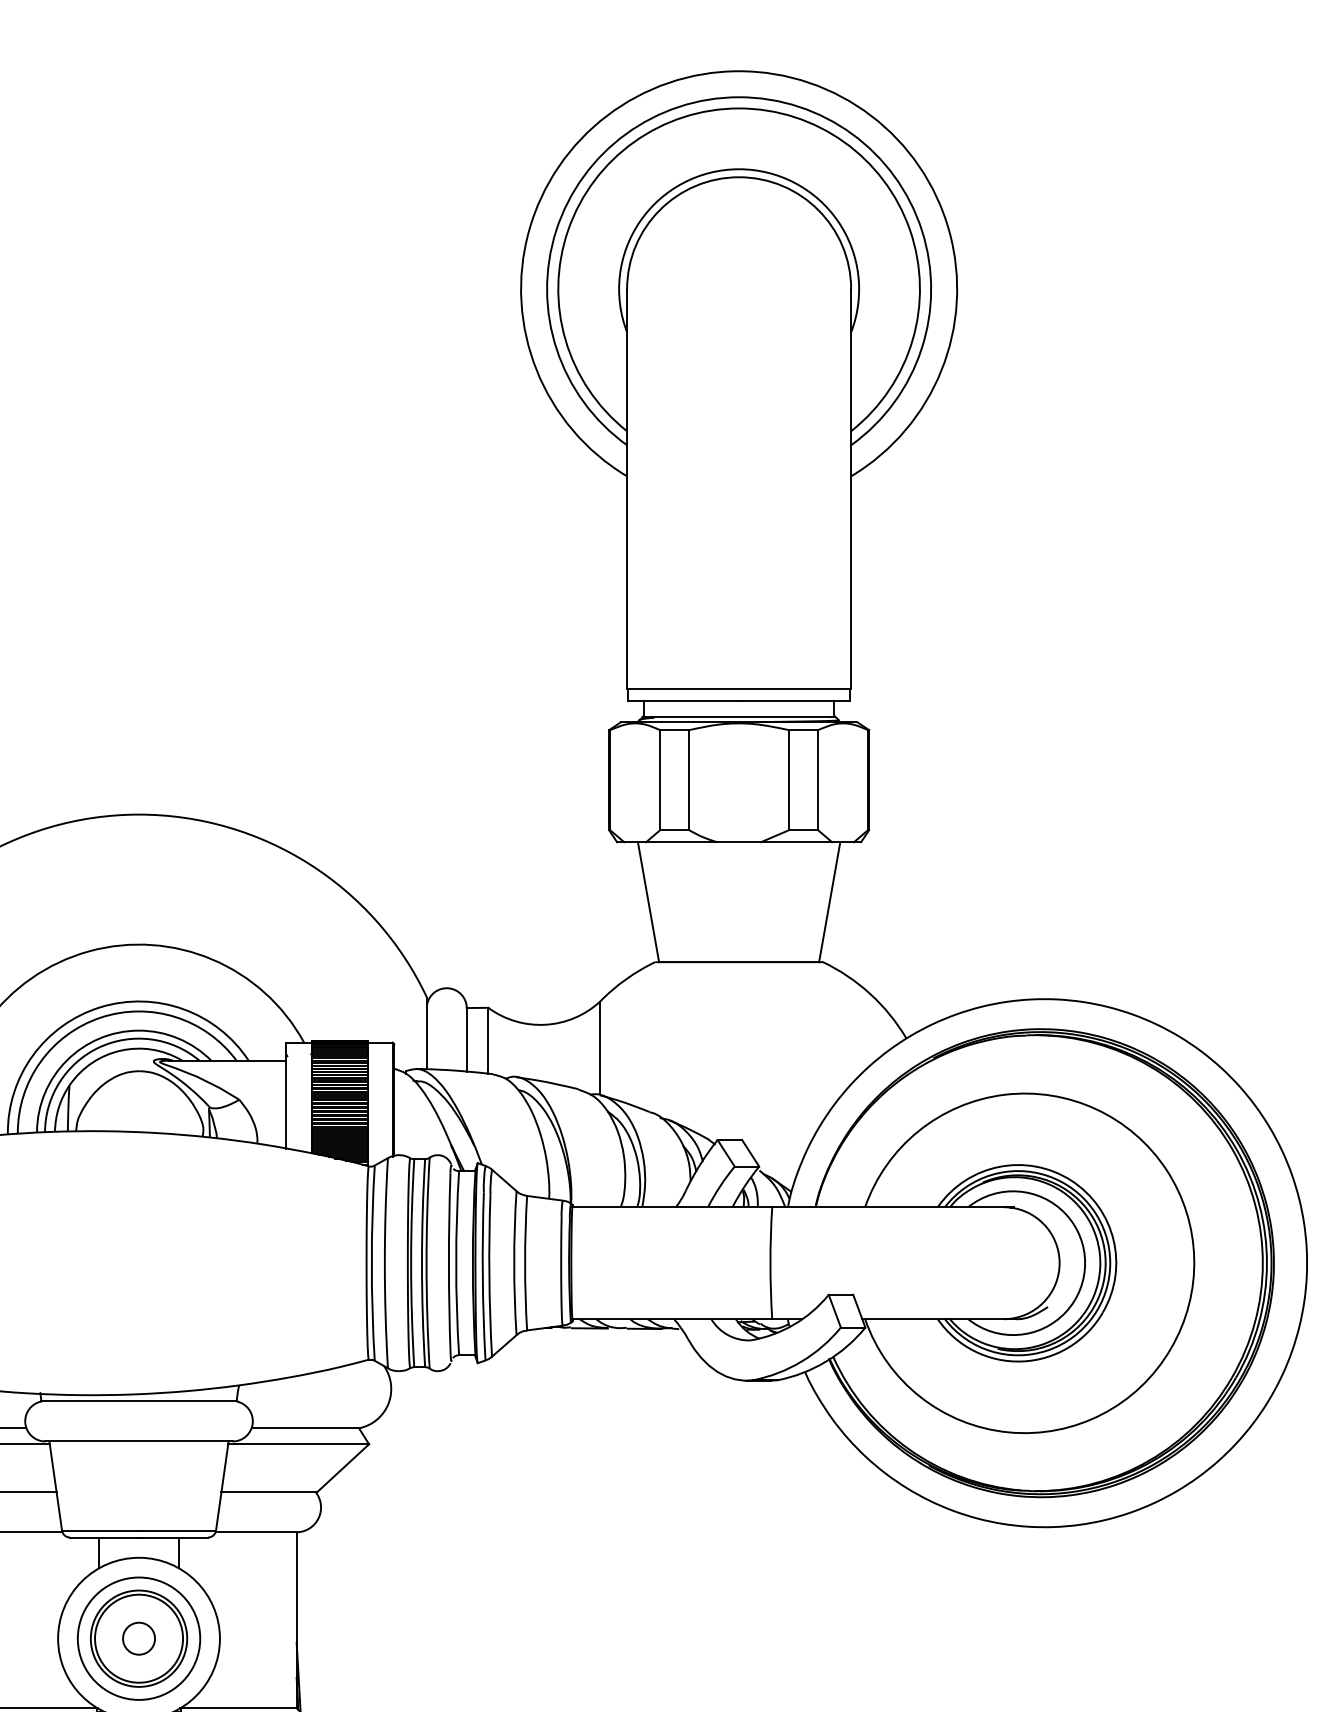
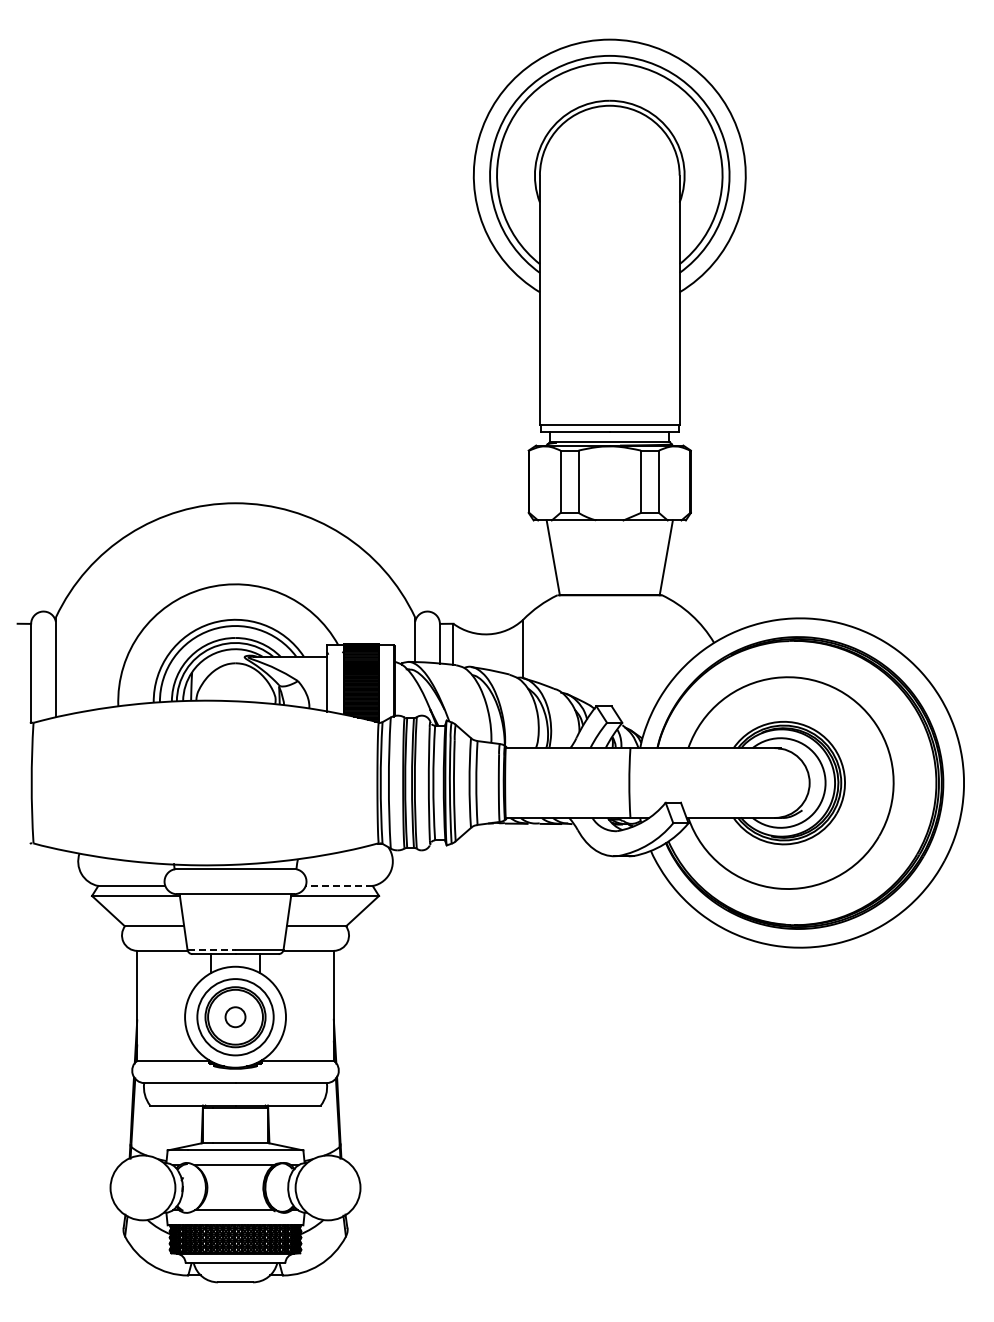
line: (305, 1429) -> (339, 886), solid -> dashed
line: (102, 1530) -> (212, 949), solid -> dashed

